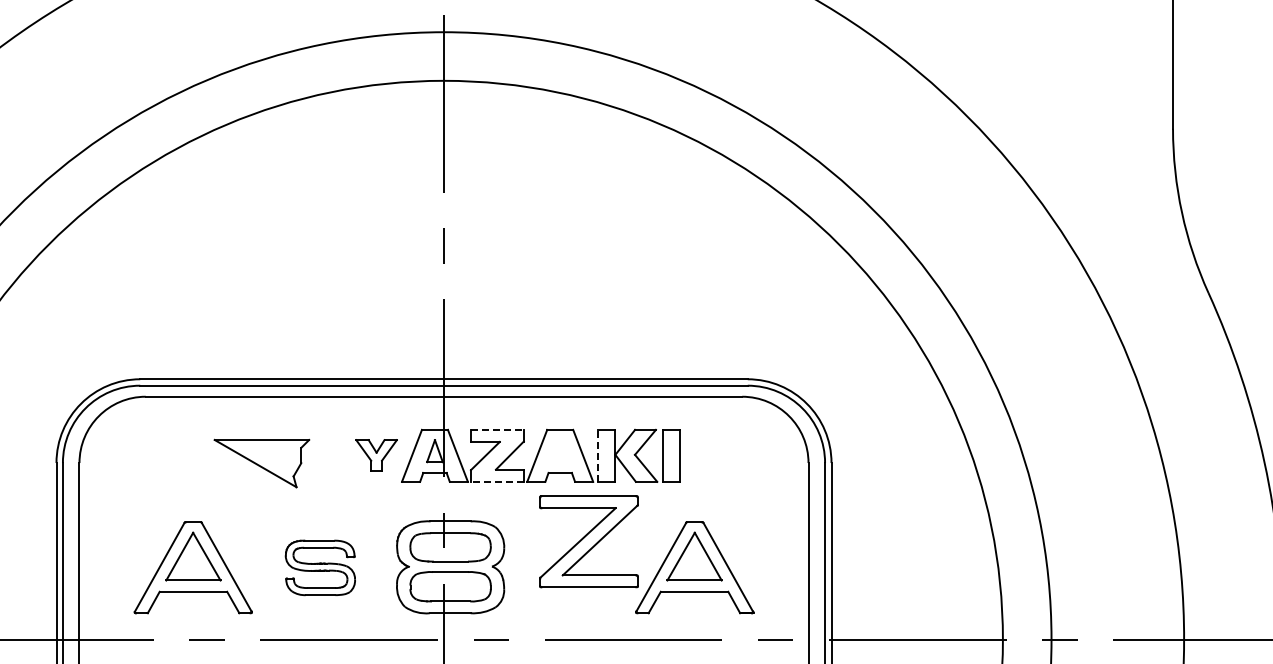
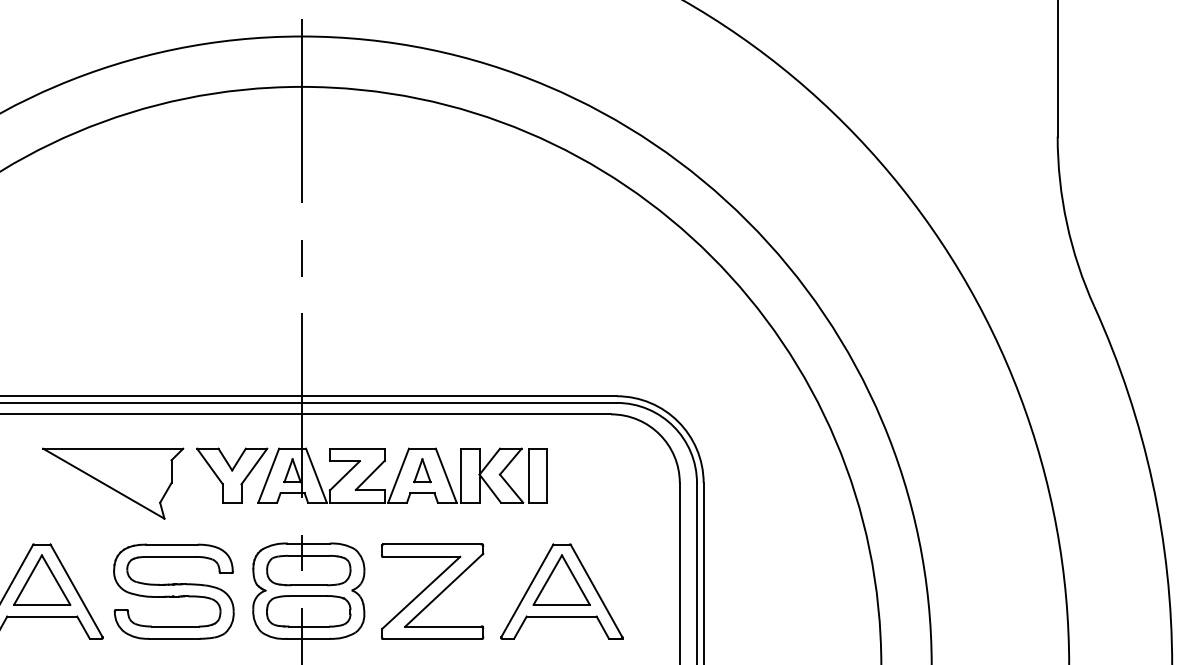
line: (498, 429) -> (358, 448), dashed -> solid
part: (560, 451) -> (422, 471), added
part: (376, 455) -> (231, 475), size x1.67
line: (597, 455) -> (461, 475), dashed -> solid
part: (261, 463) -> (112, 483), size x1.43
line: (497, 481) -> (357, 502), dashed -> solid
part: (588, 541) -> (432, 591), moved
part: (320, 567) -> (173, 591), size x1.67

